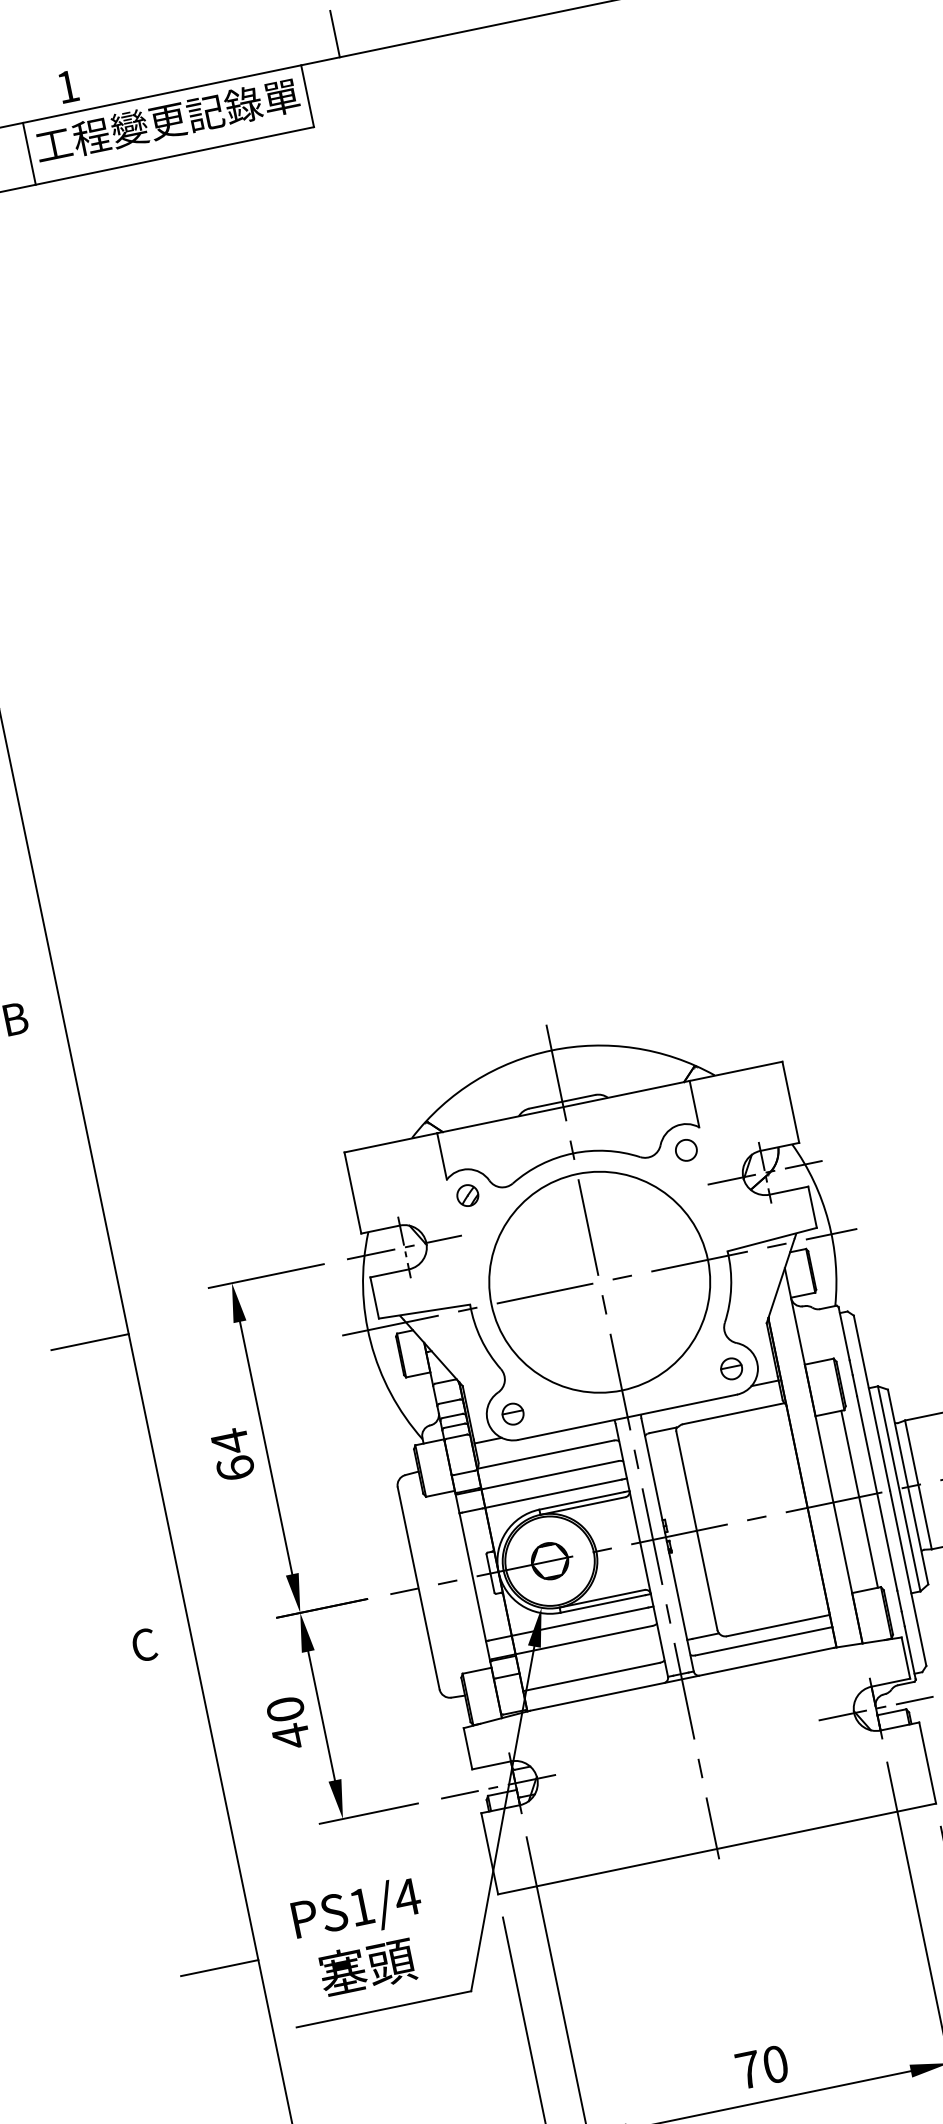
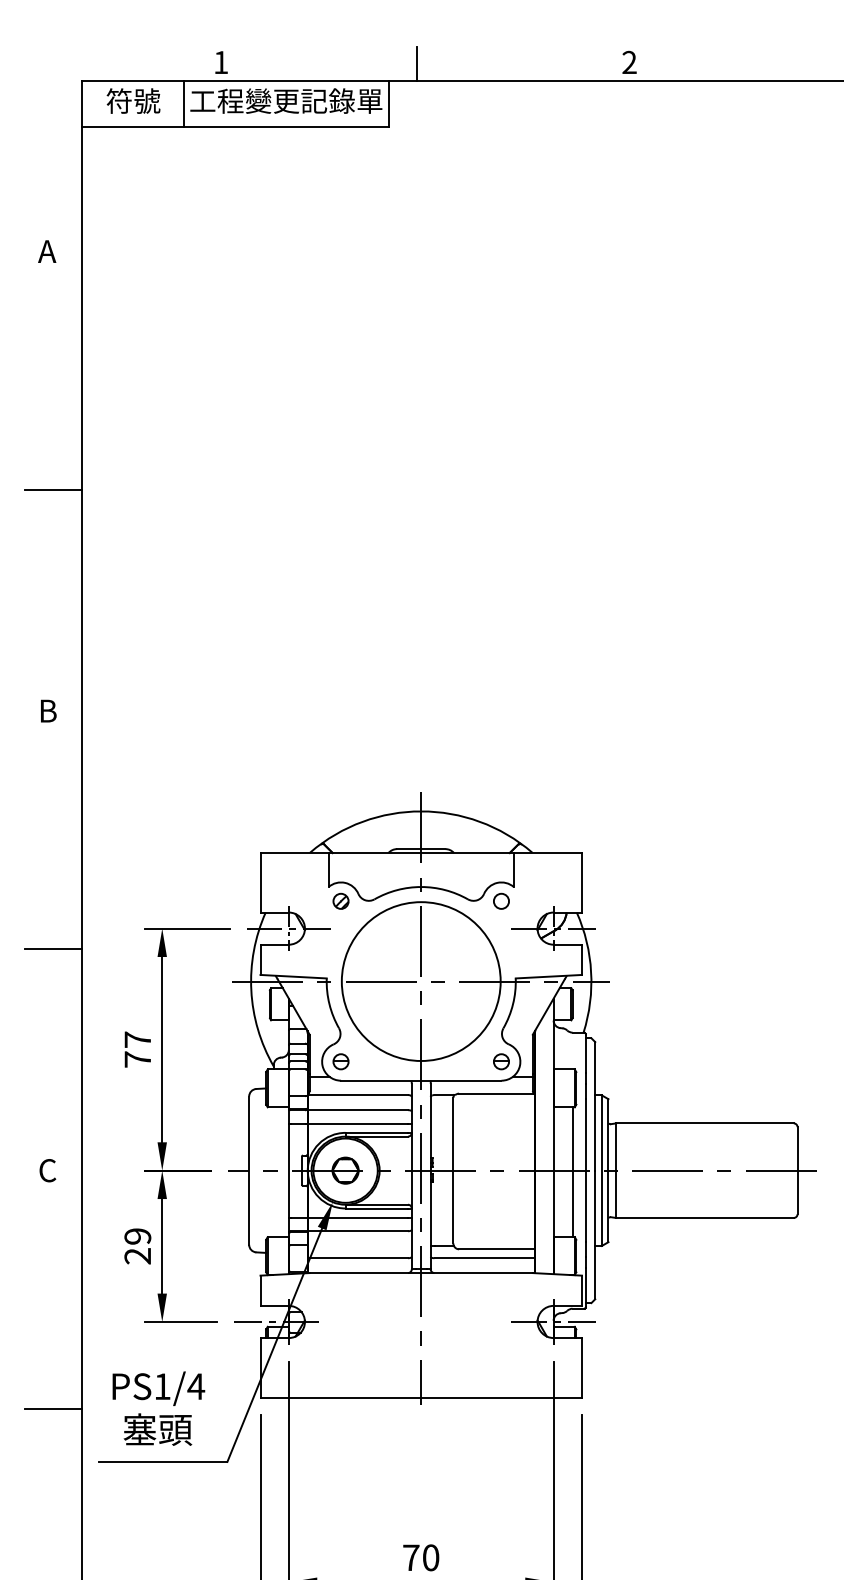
text: (232, 1454) -> (137, 1049), 64 -> 77
text: (287, 1723) -> (137, 1246), 40 -> 29

